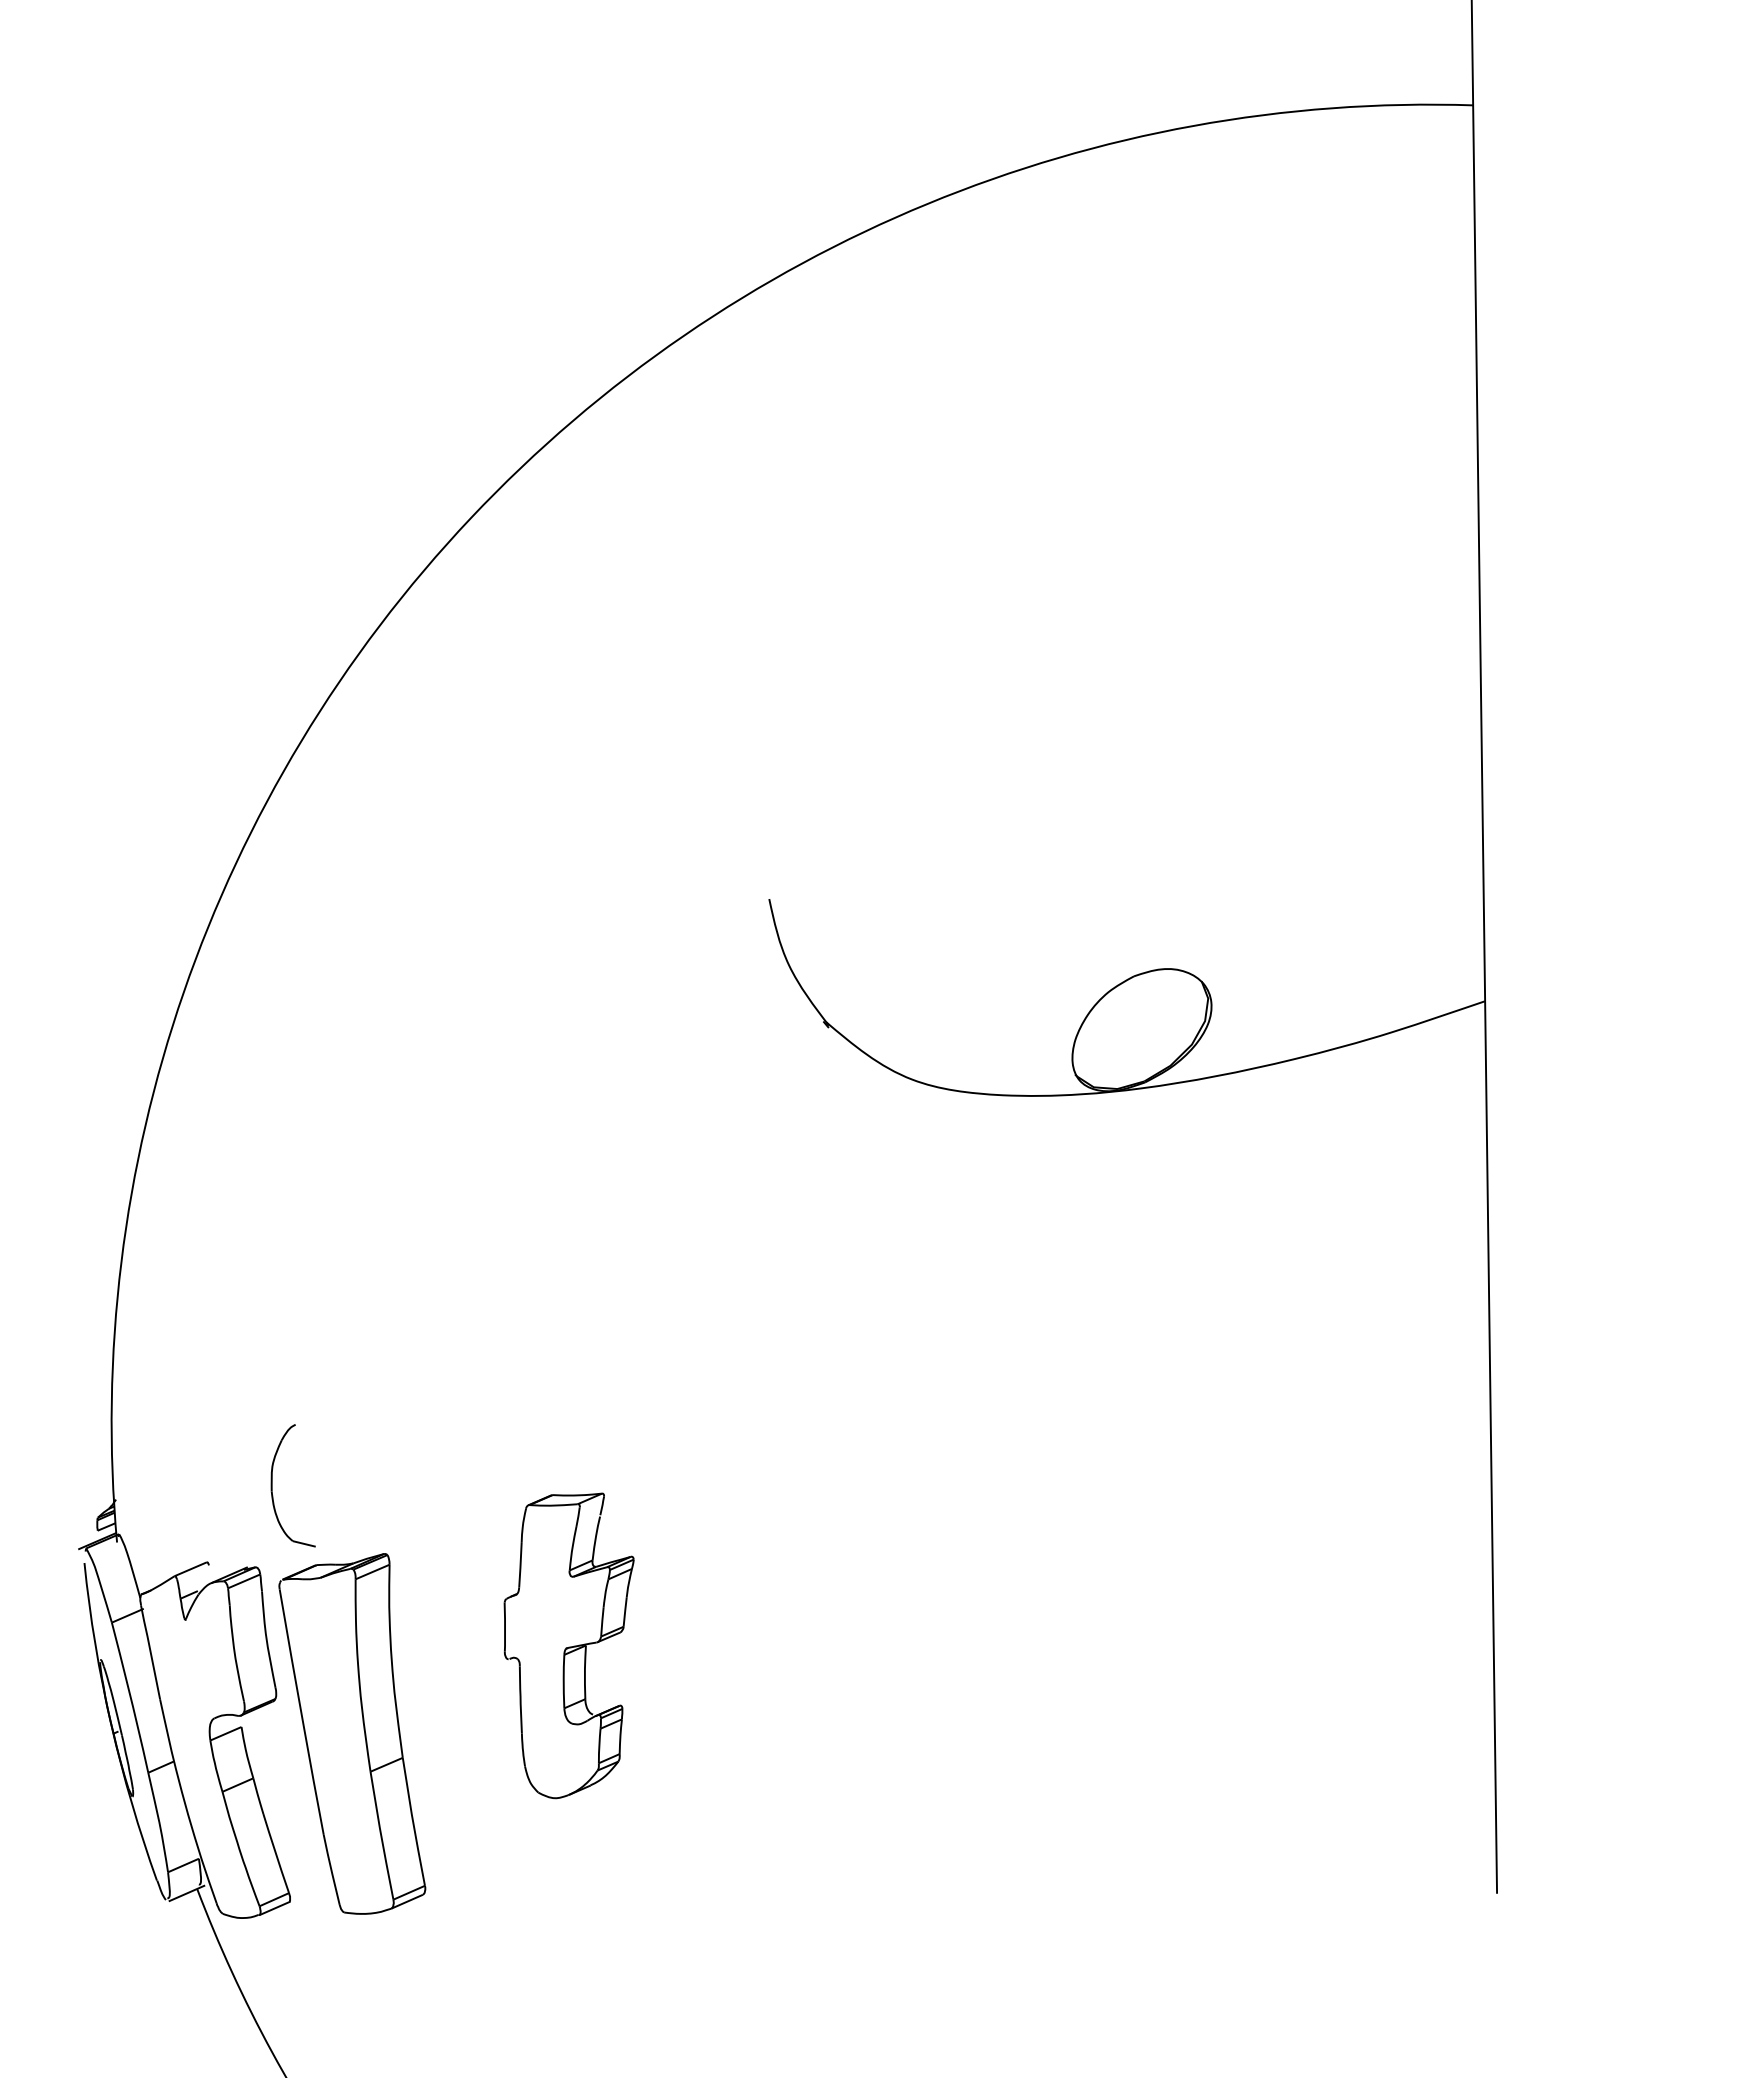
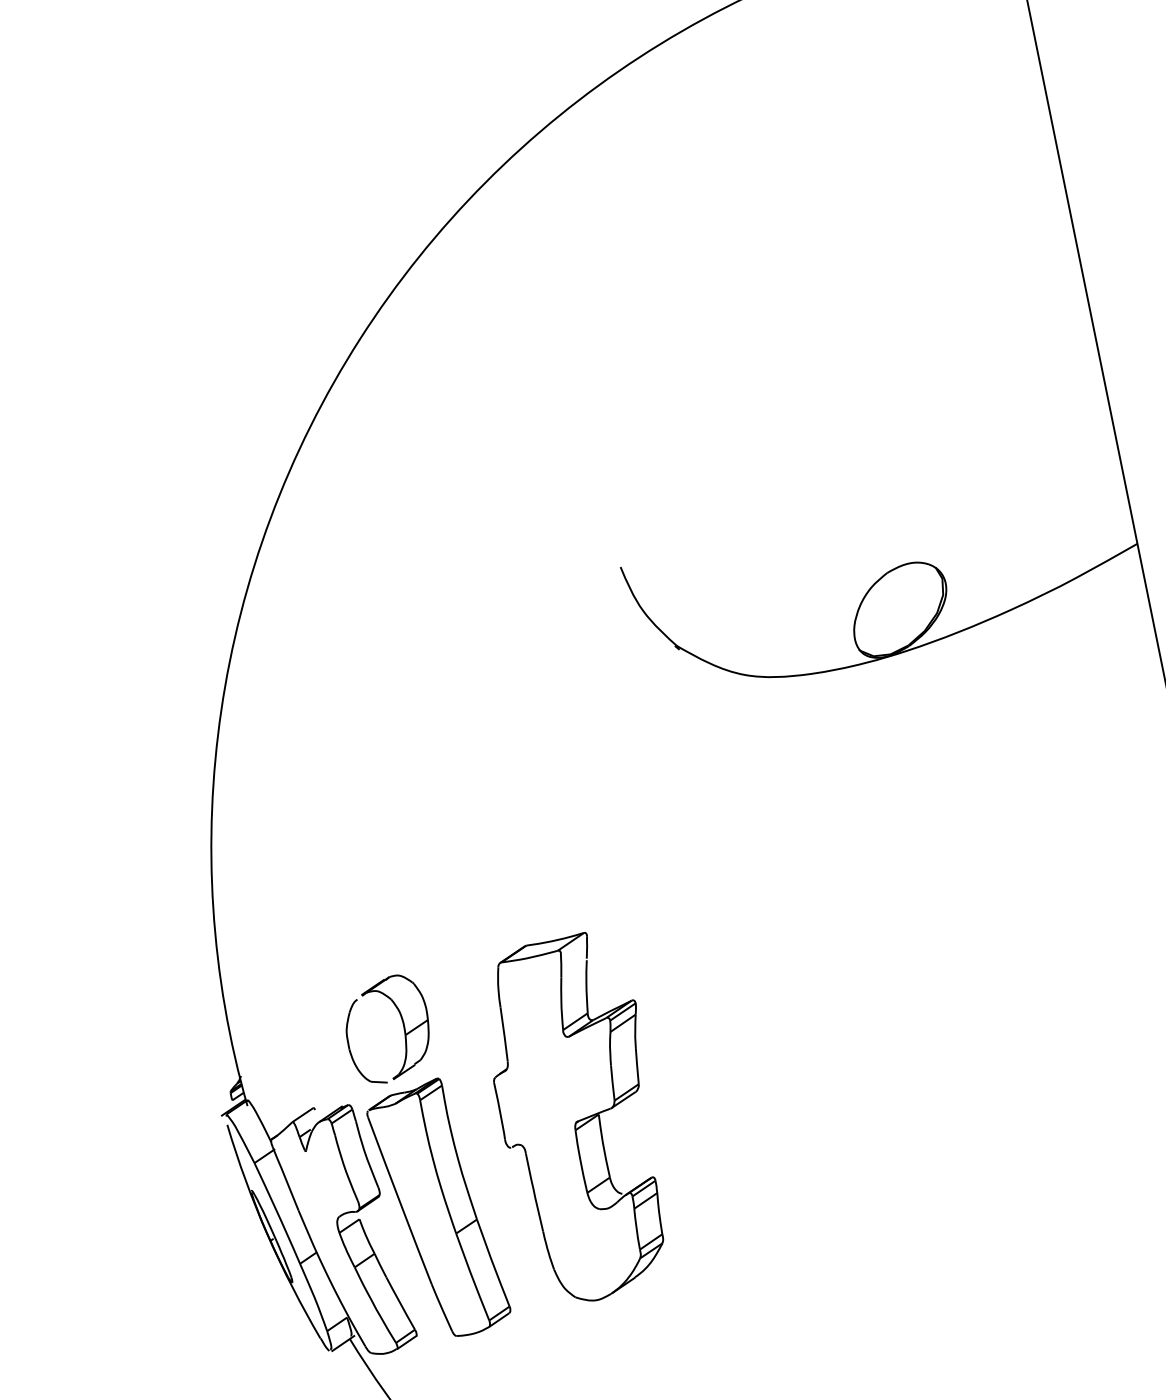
part: (351, 1469) -> (402, 1023), added
part: (568, 1645) -> (578, 1118), size x1.67

